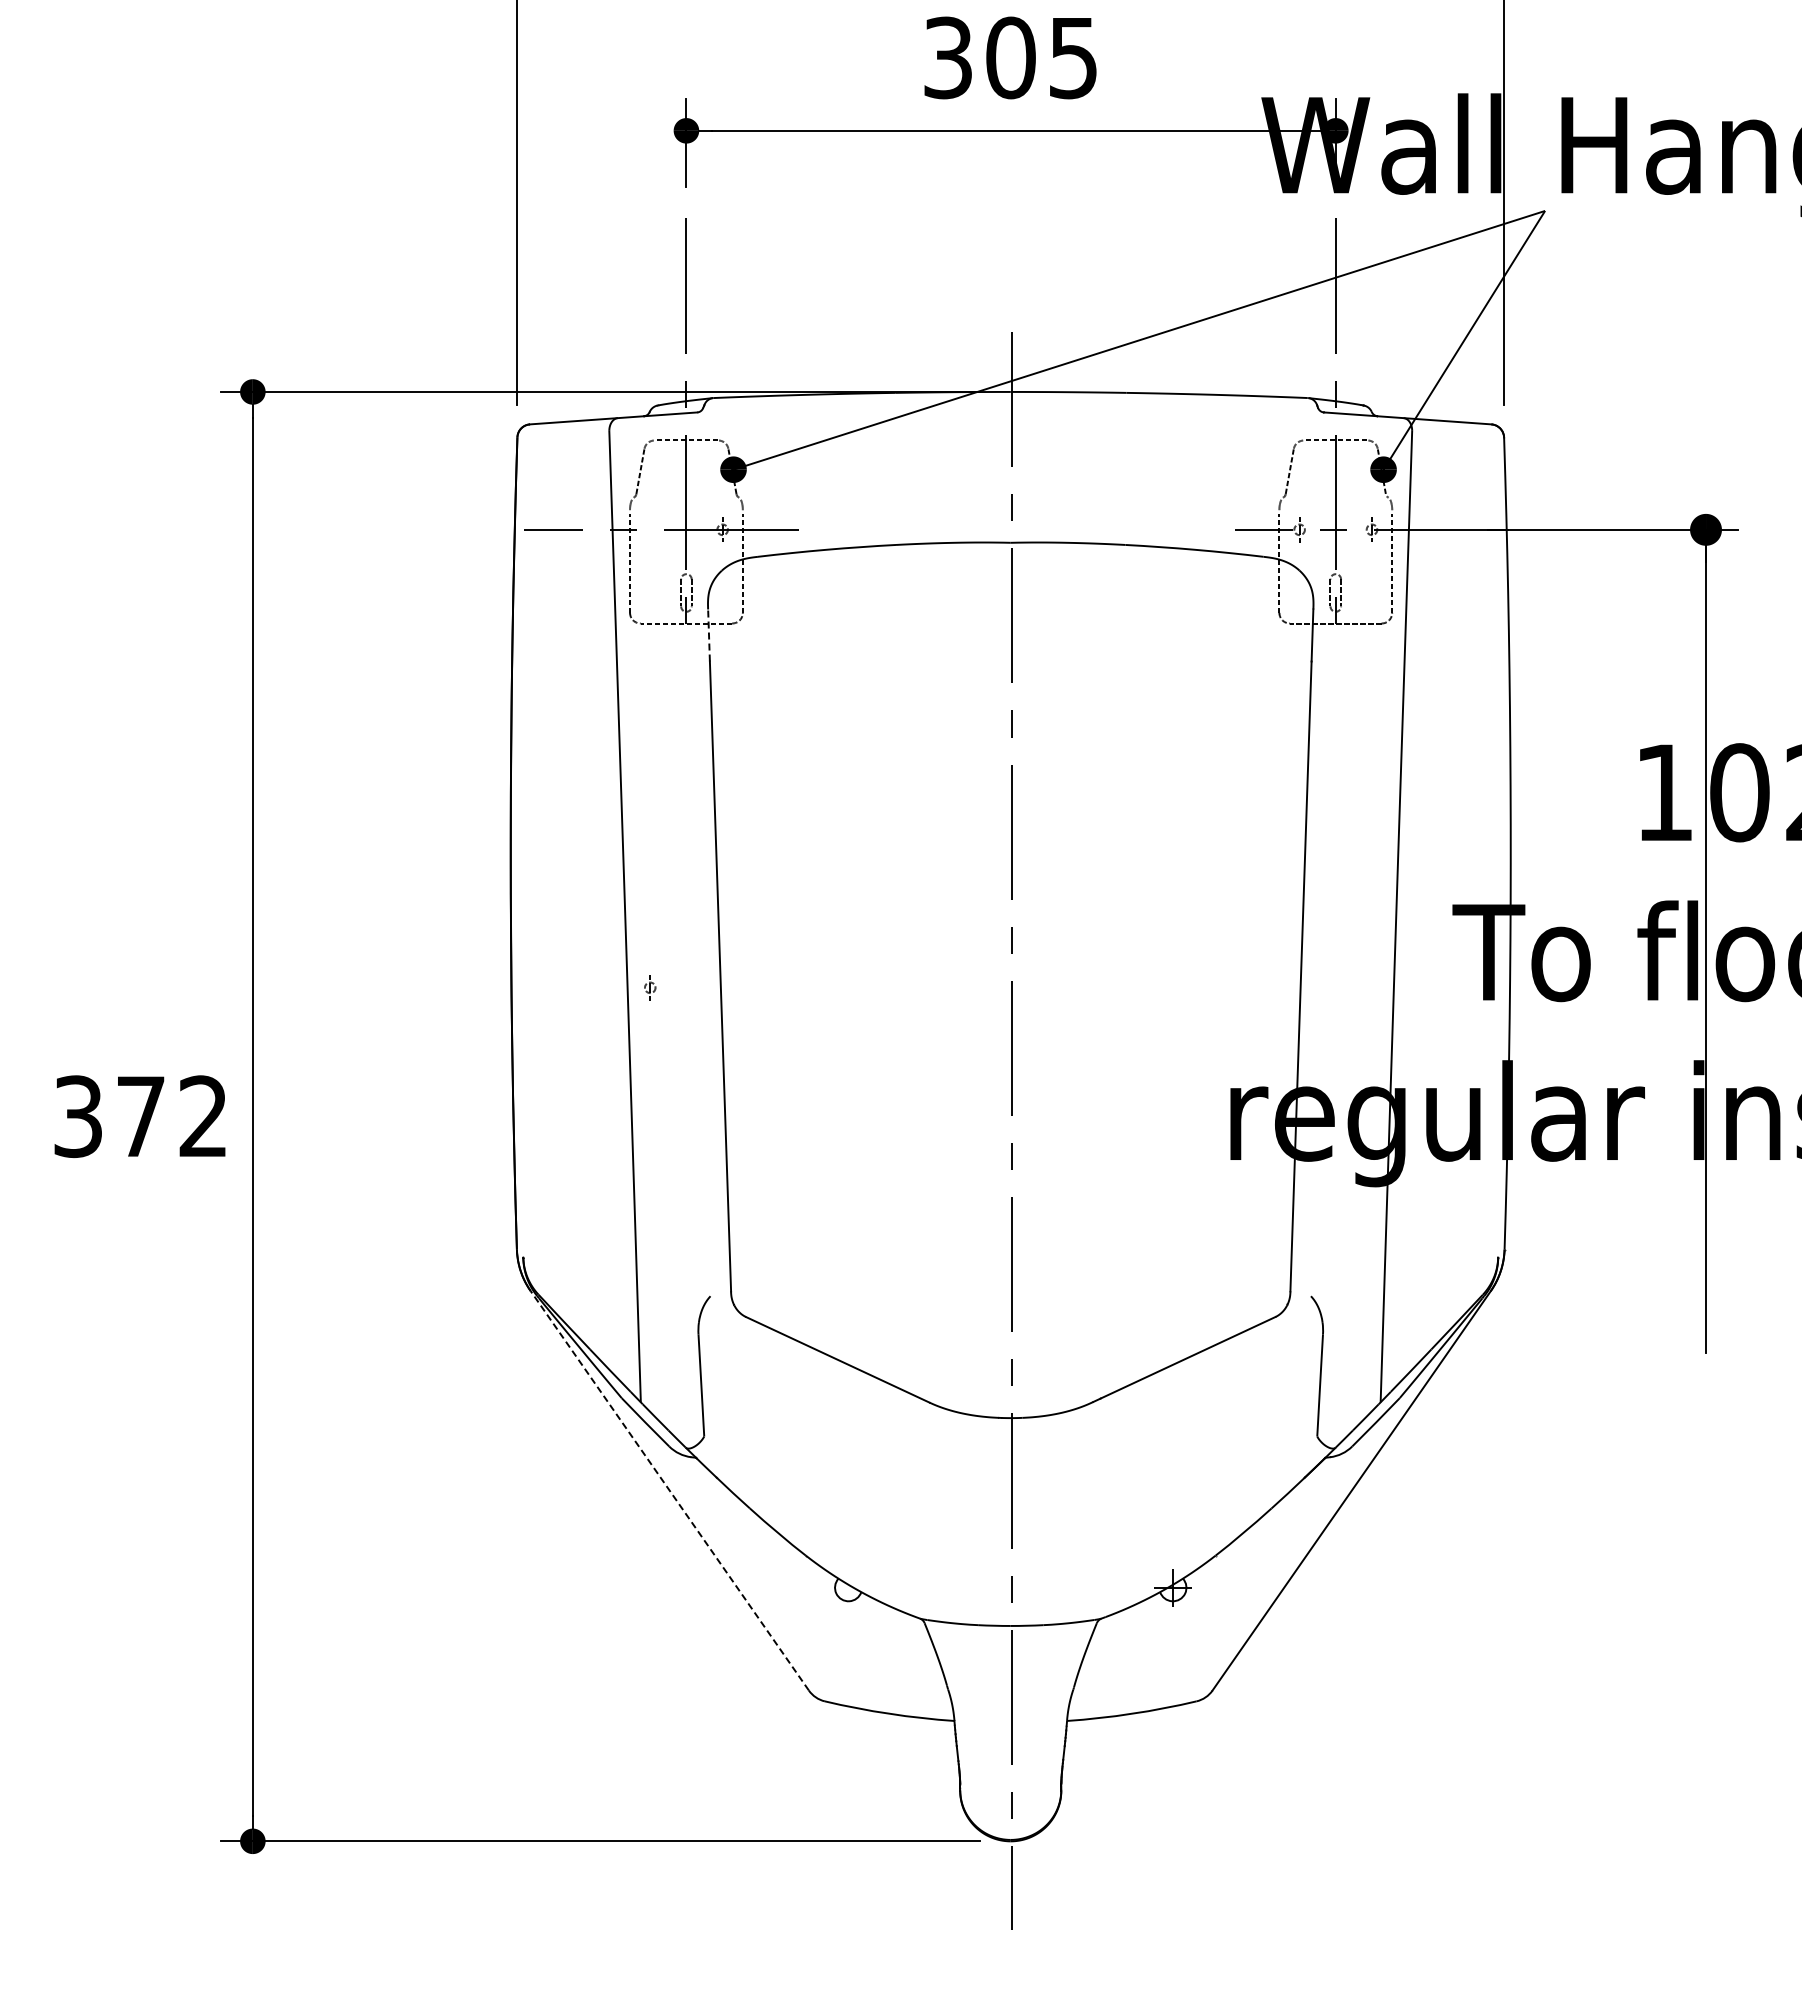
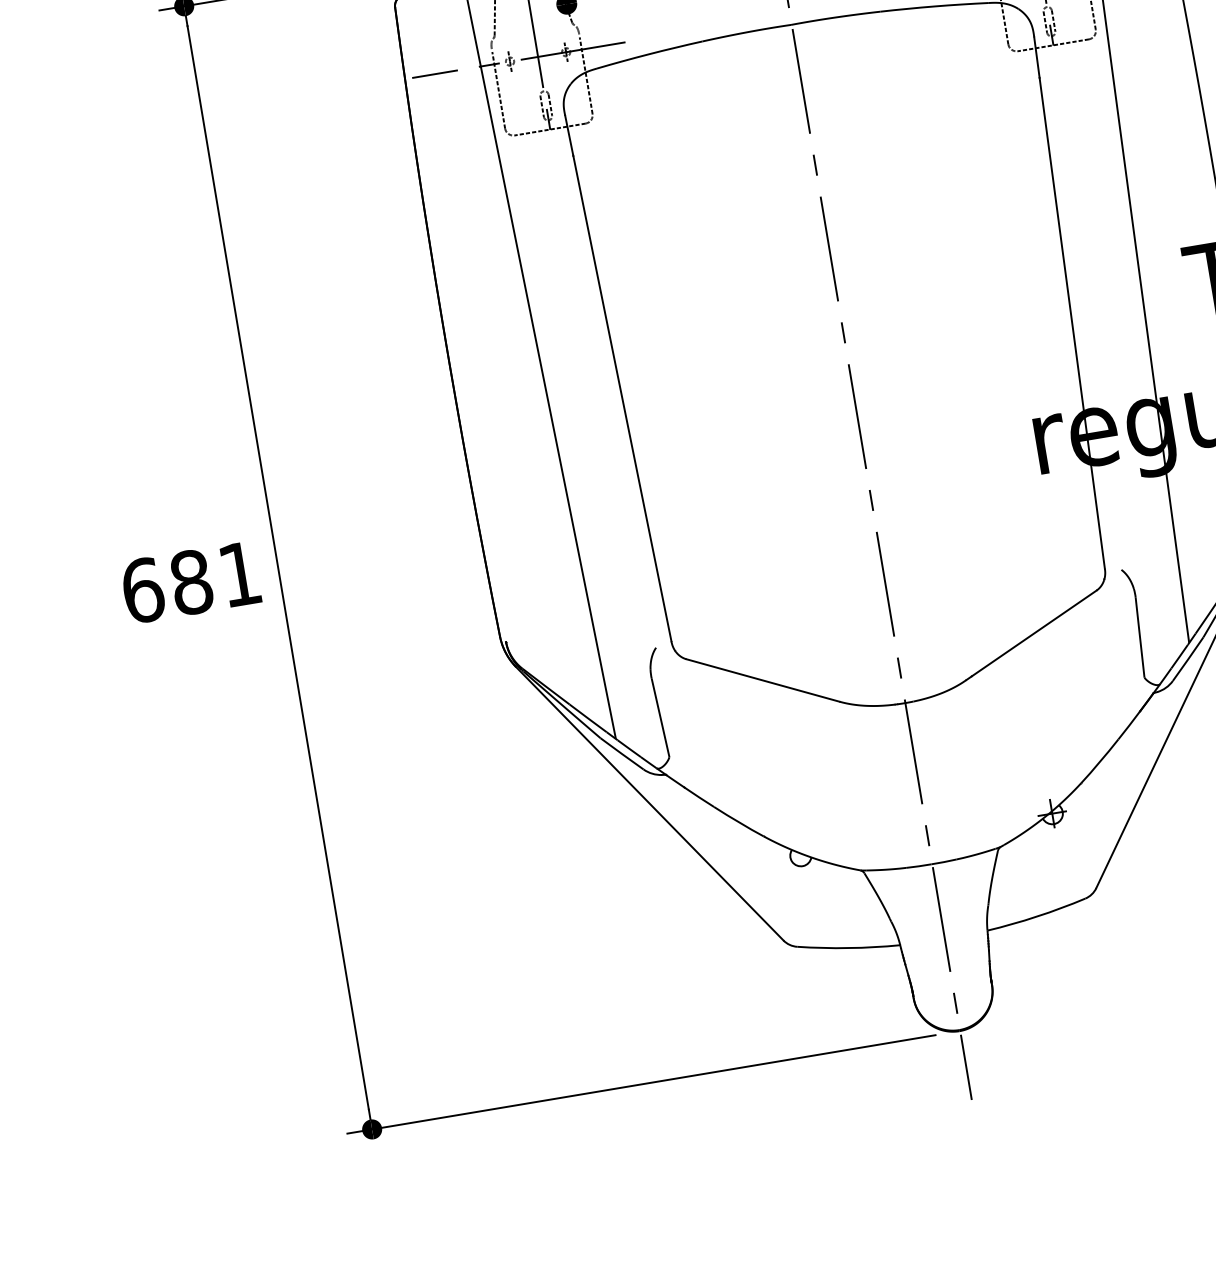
line: (709, 635) -> (569, 135), dashed -> solid
part: (650, 987) -> (510, 61), moved
text: (140, 1116) -> (191, 582), 372 -> 681
line: (669, 1490) -> (649, 803), dashed -> solid

